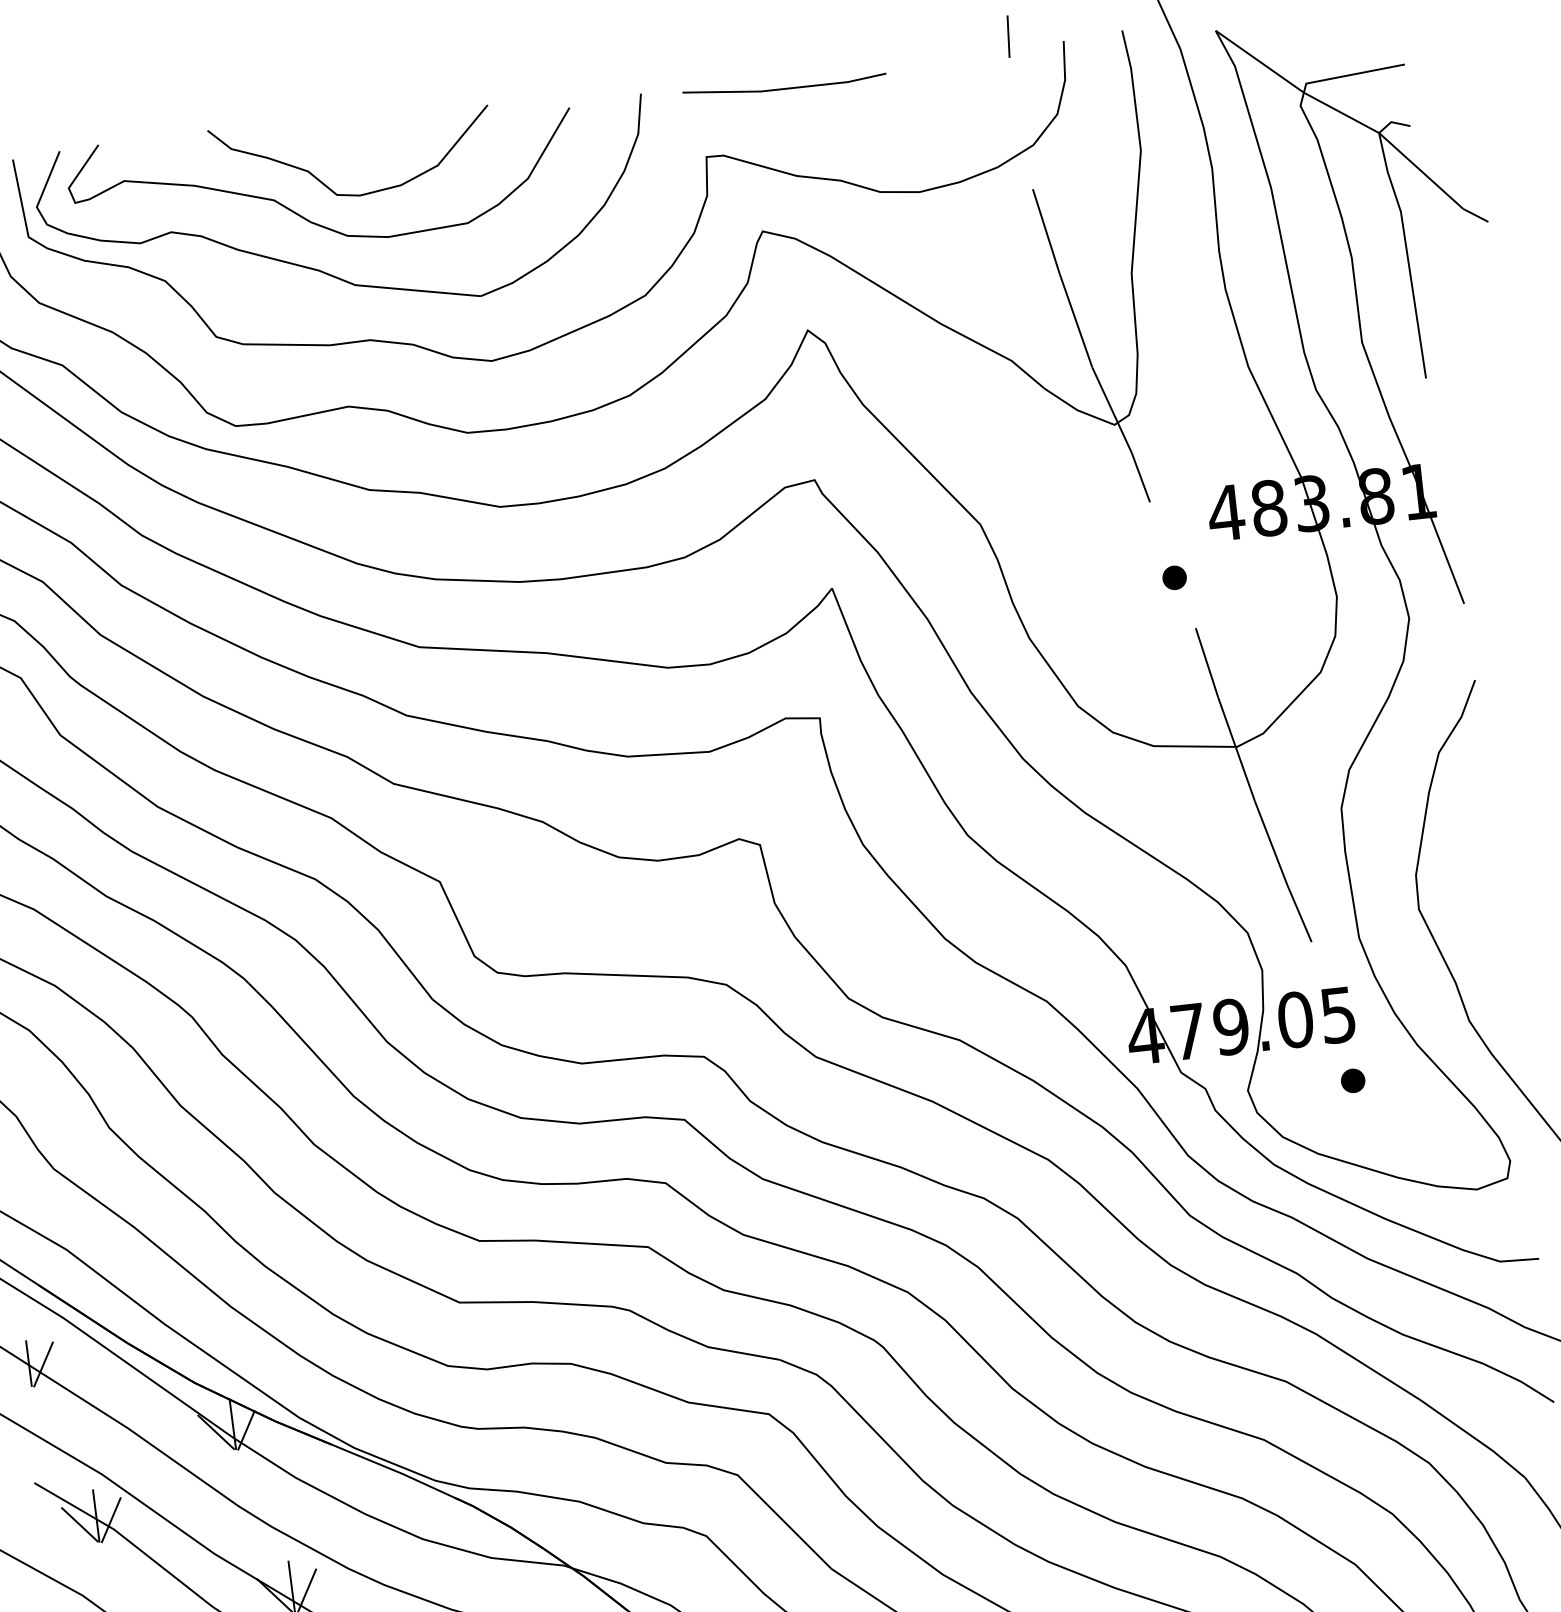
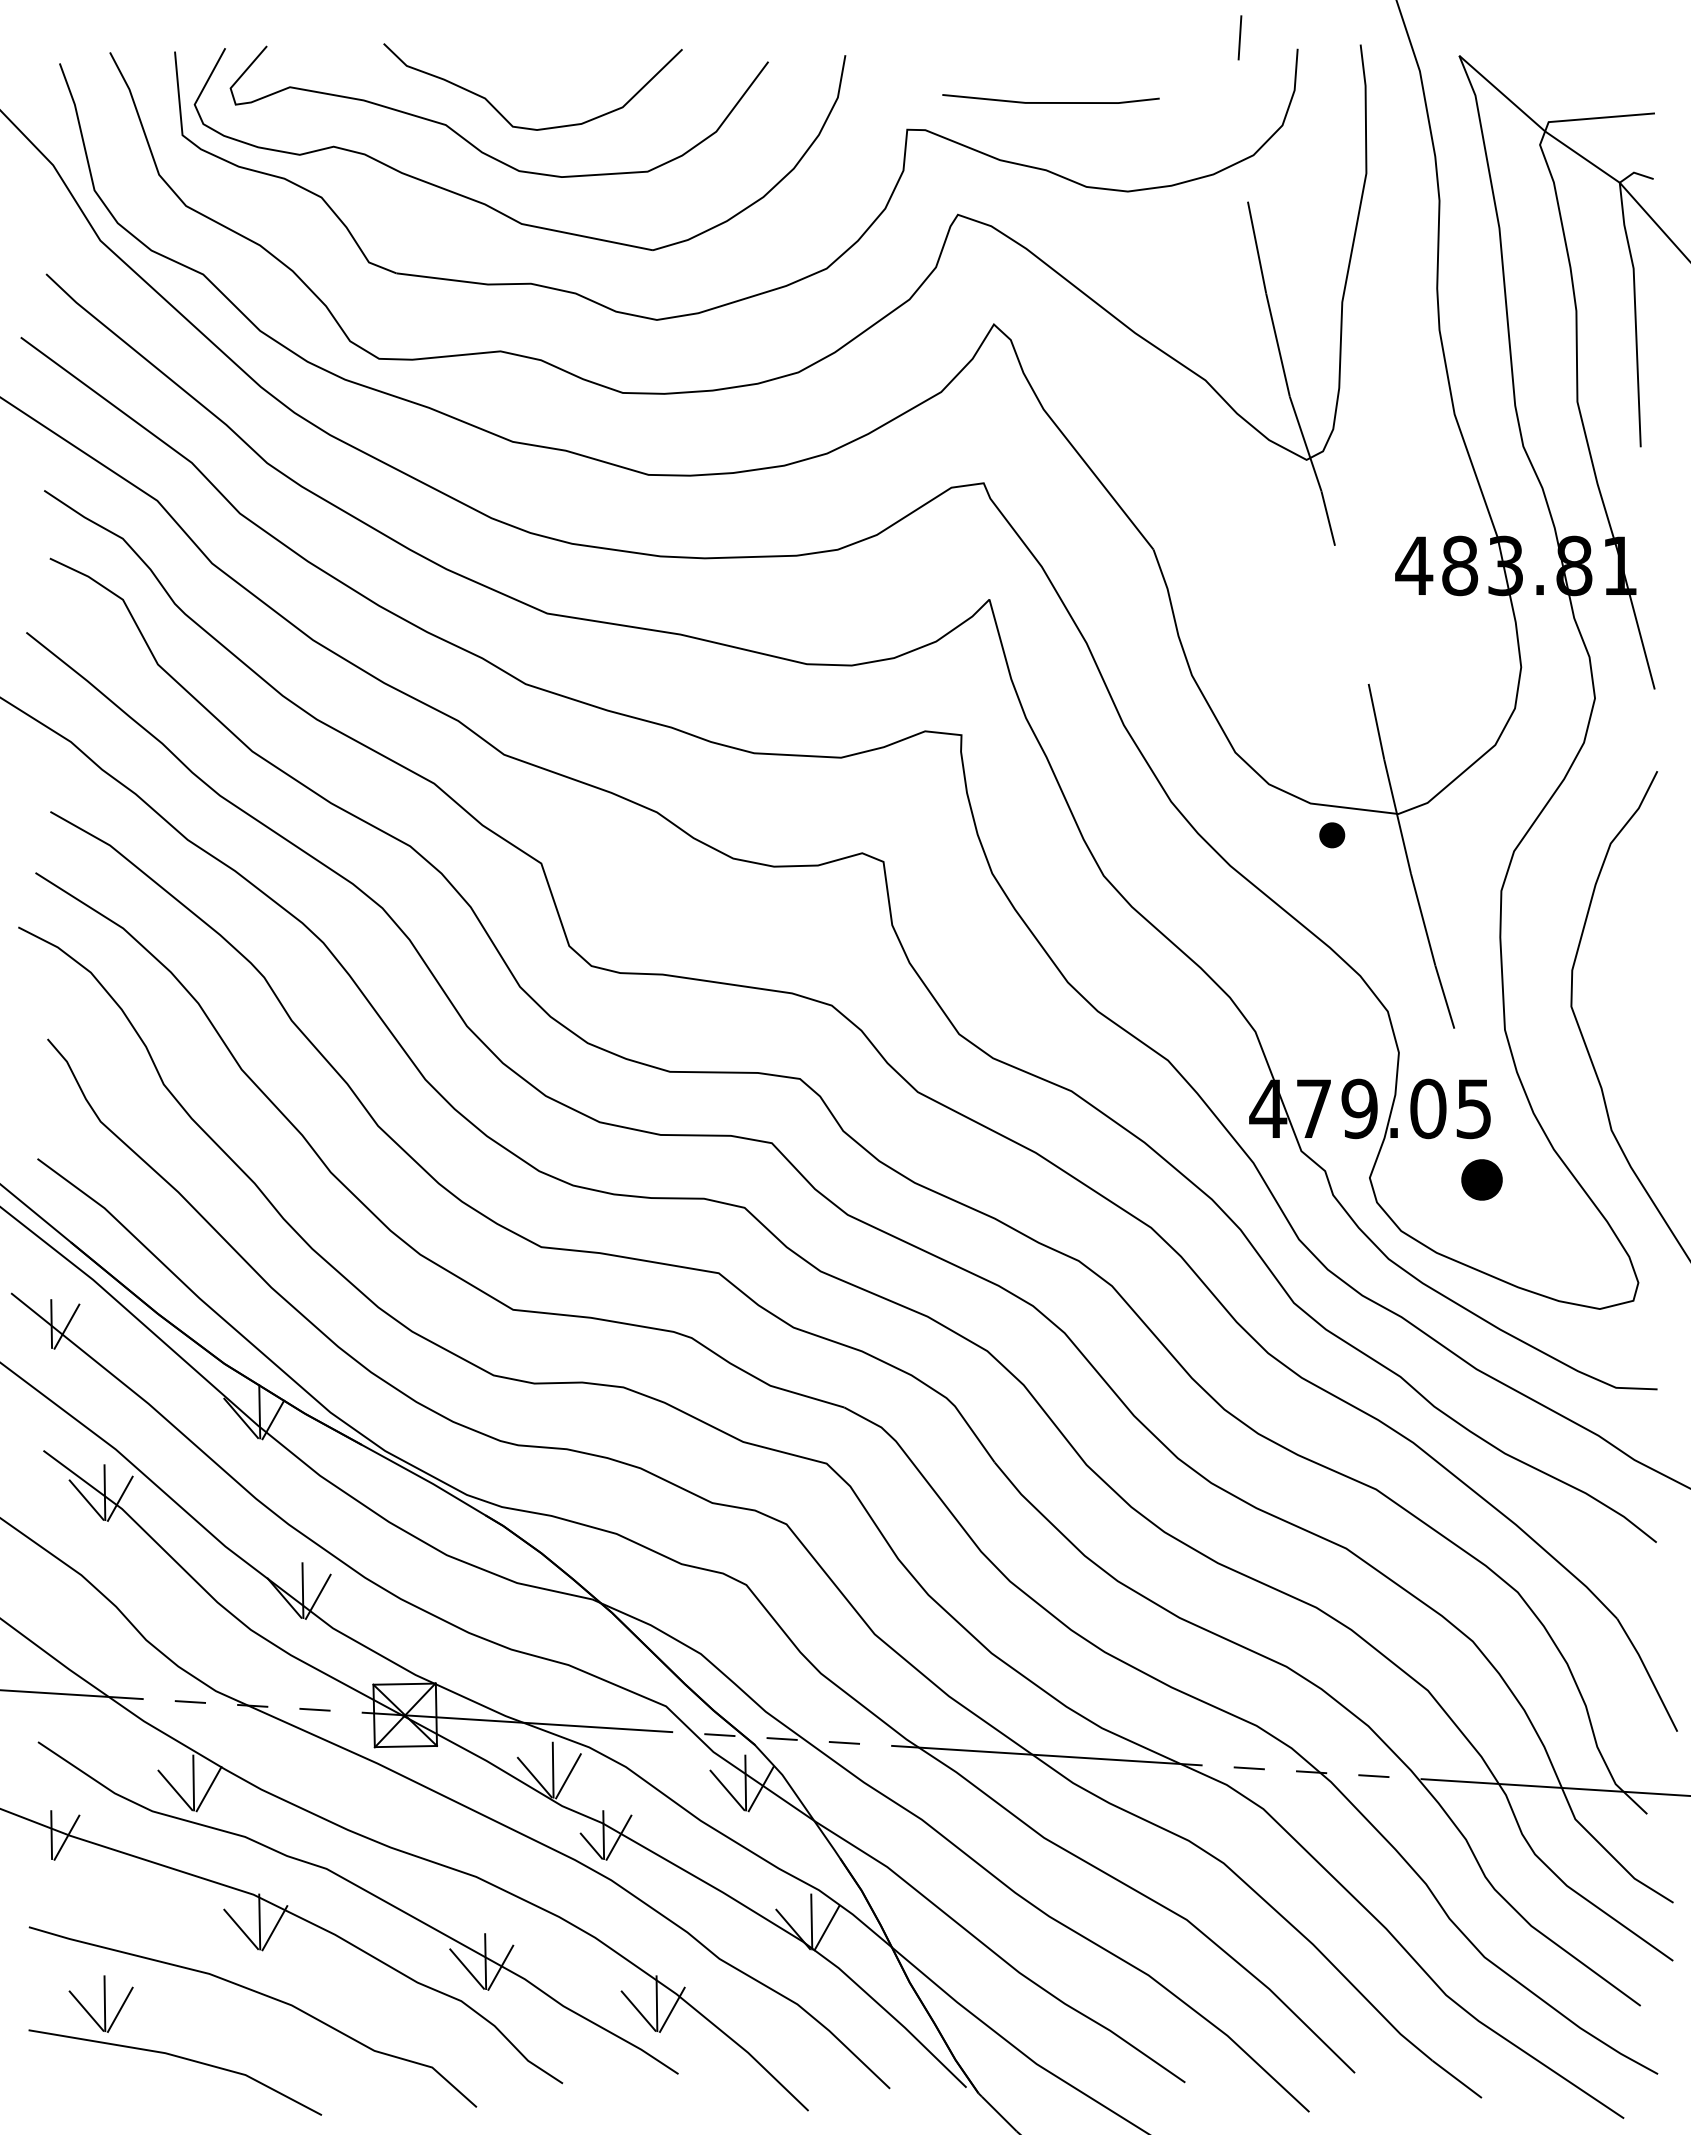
line: (784, 88) -> (1050, 102), moved
part: (1174, 577) -> (1332, 835), moved
part: (1352, 1080) -> (1481, 1179), size x1.6

